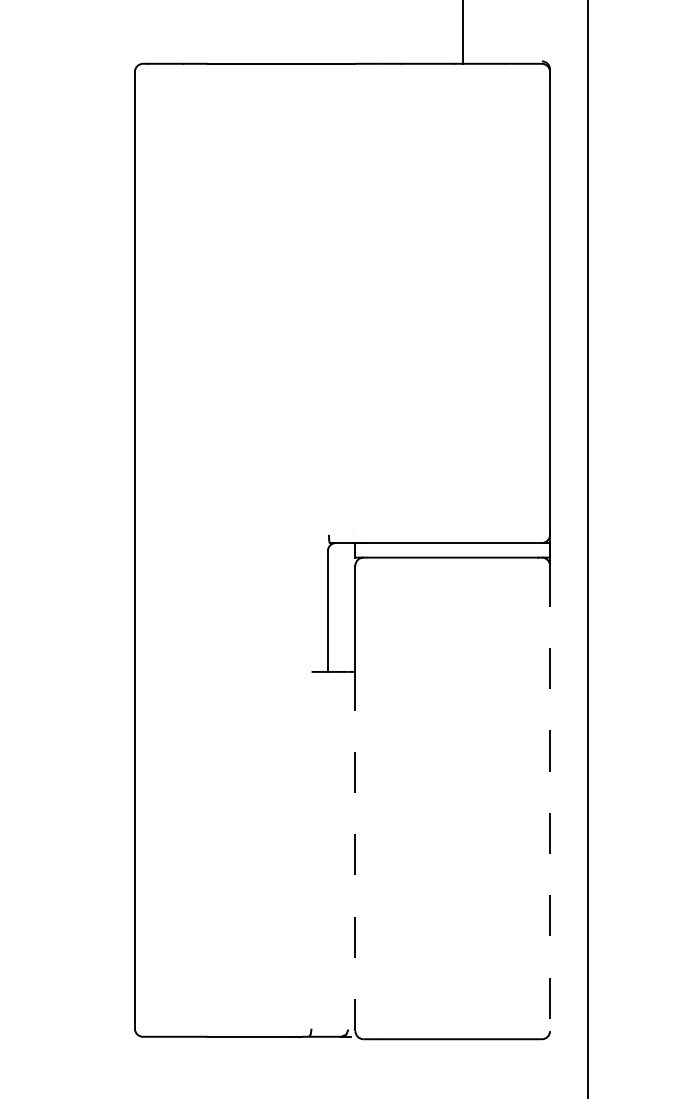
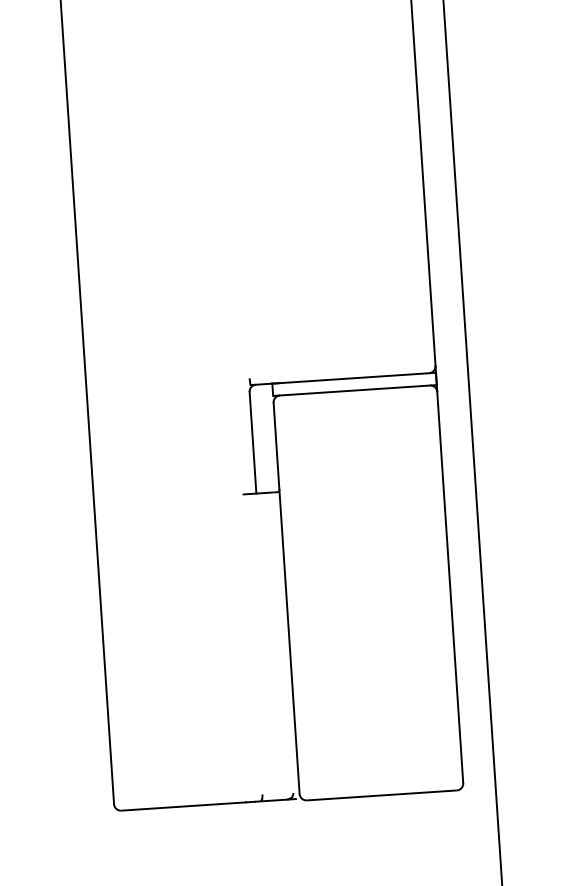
line: (550, 798) -> (450, 587), dashed -> solid
line: (355, 850) -> (289, 642), dashed -> solid

